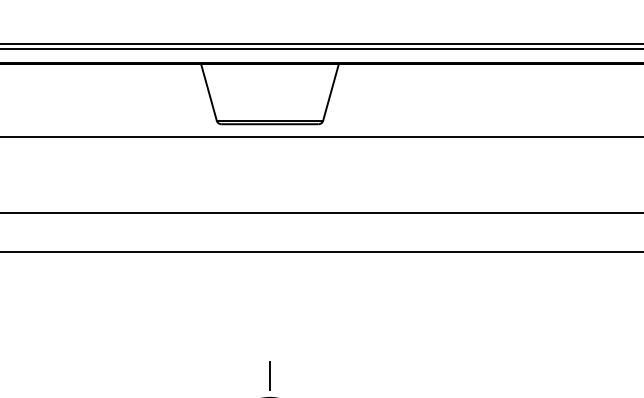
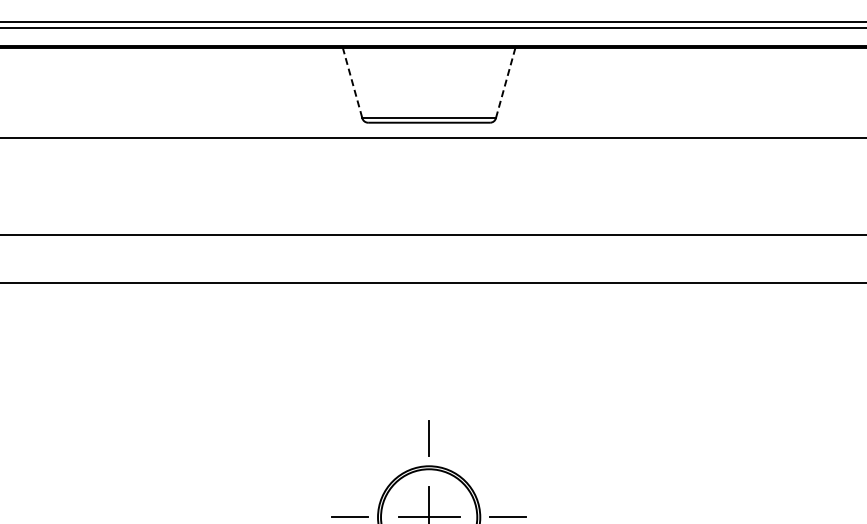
line: (208, 92) -> (352, 82), solid -> dashed
line: (330, 92) -> (505, 82), solid -> dashed

